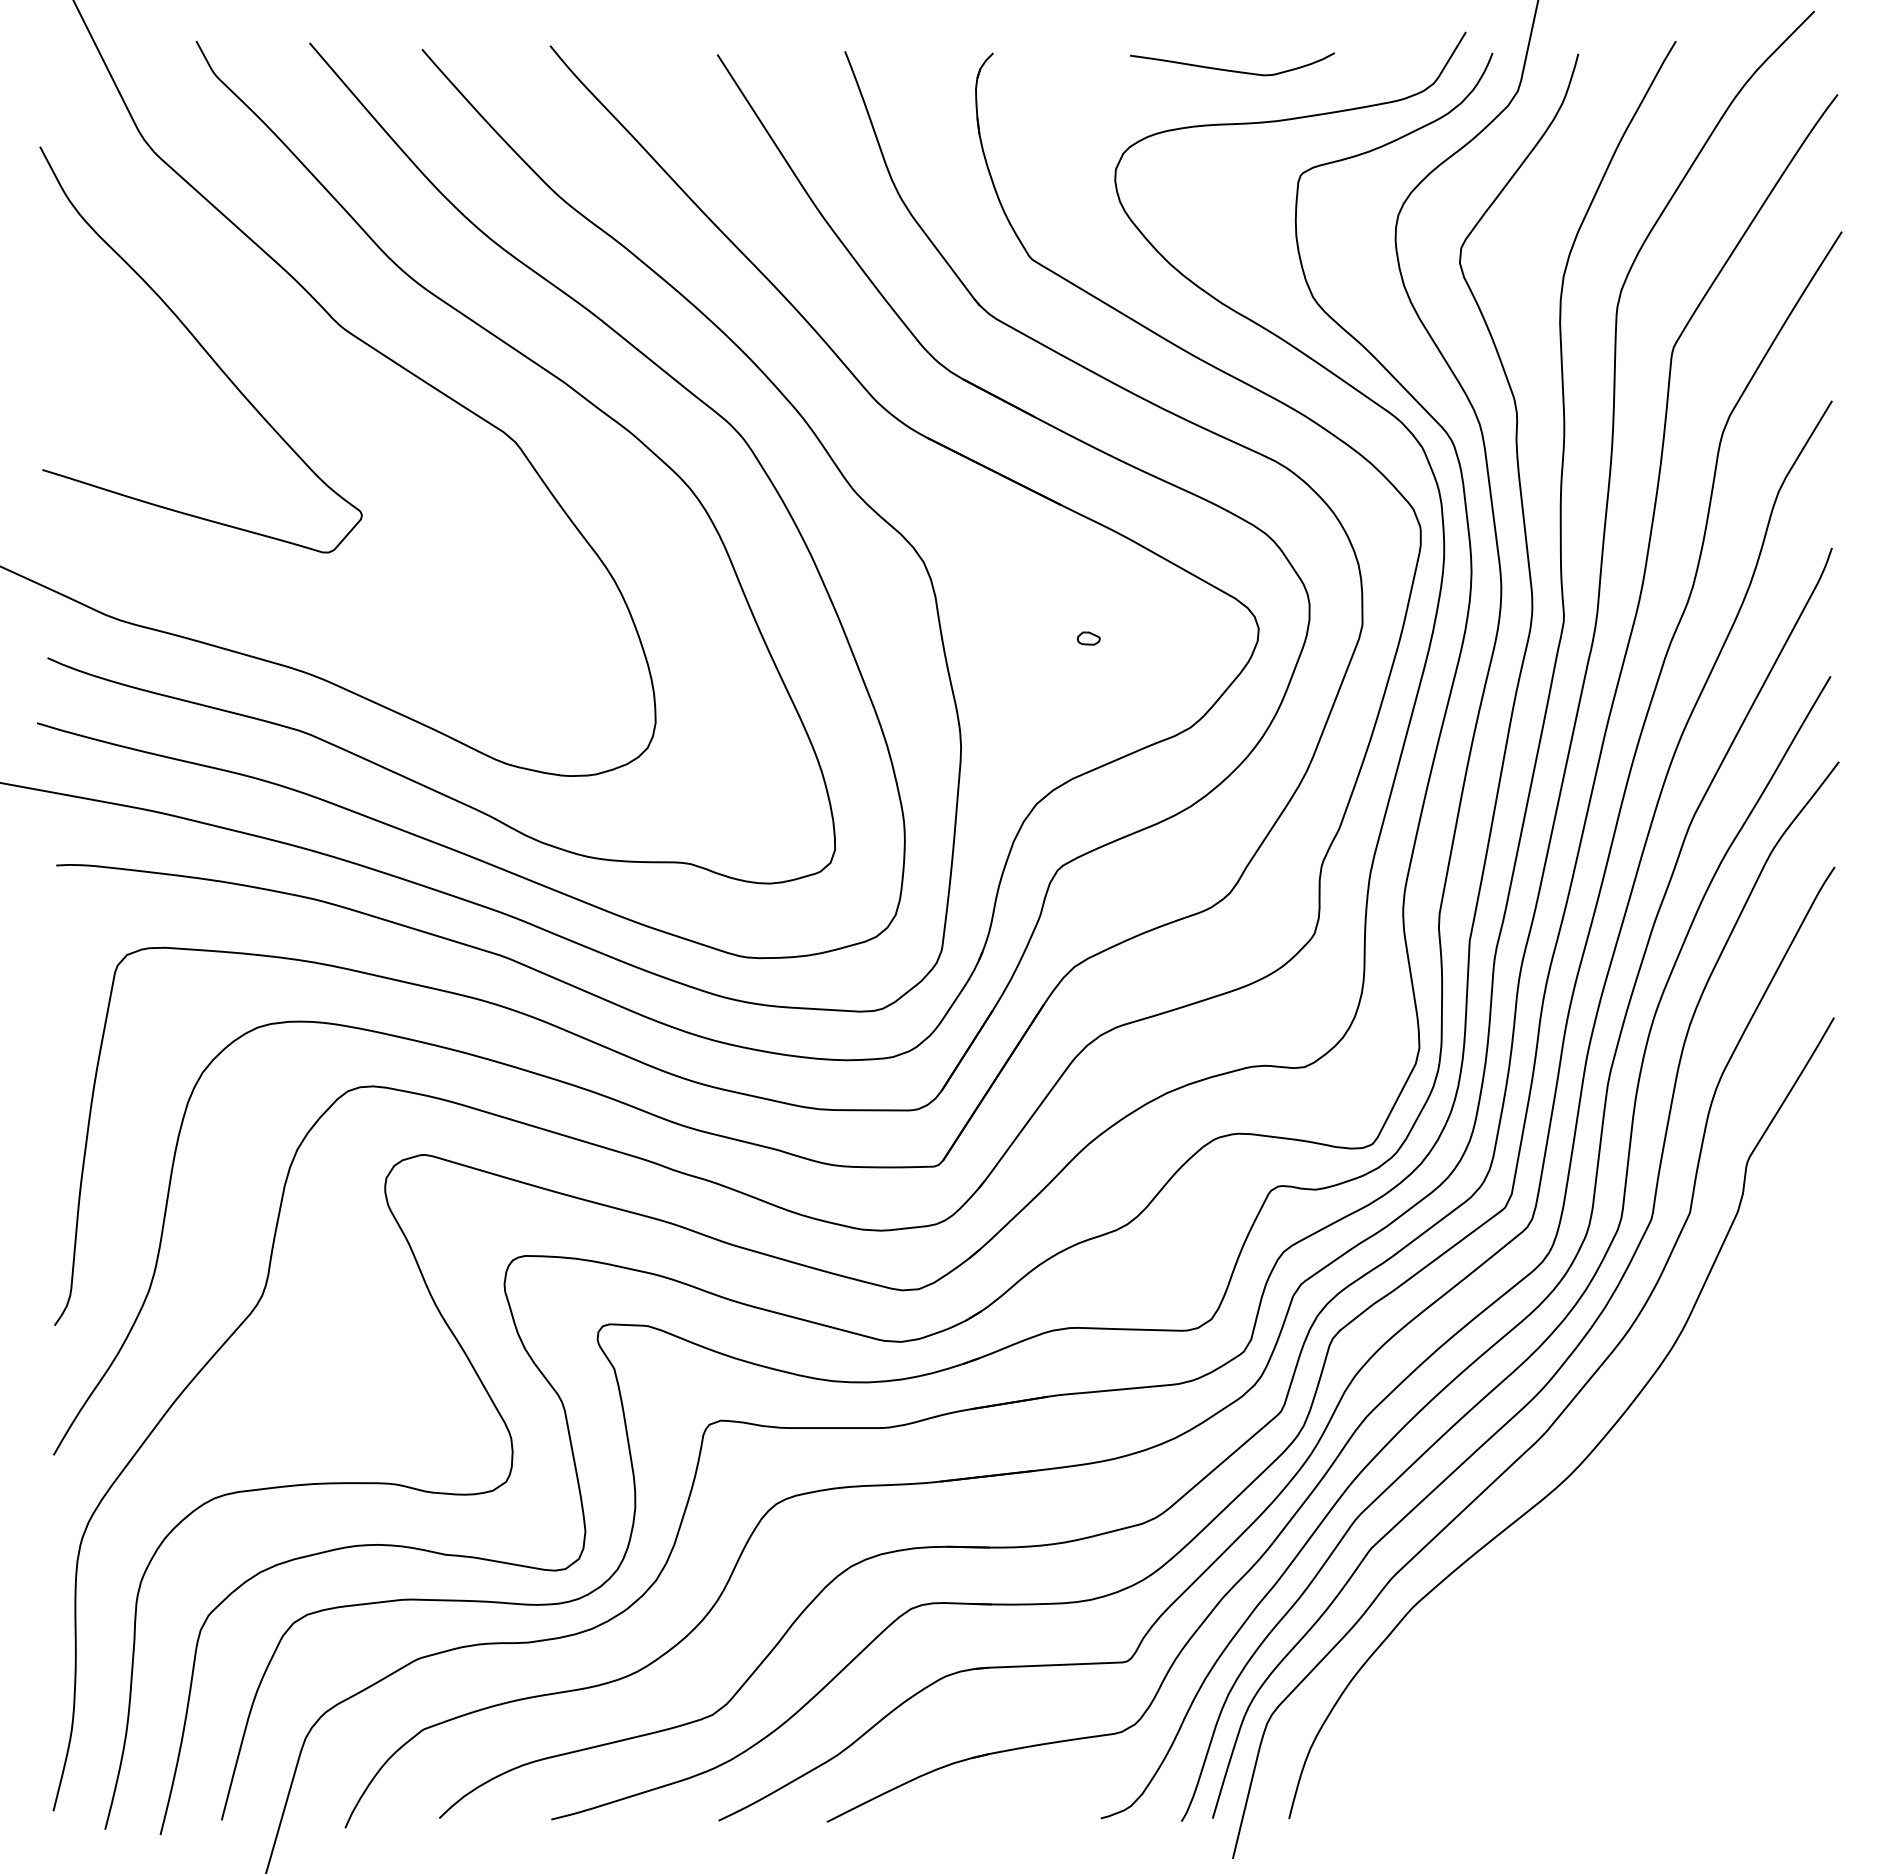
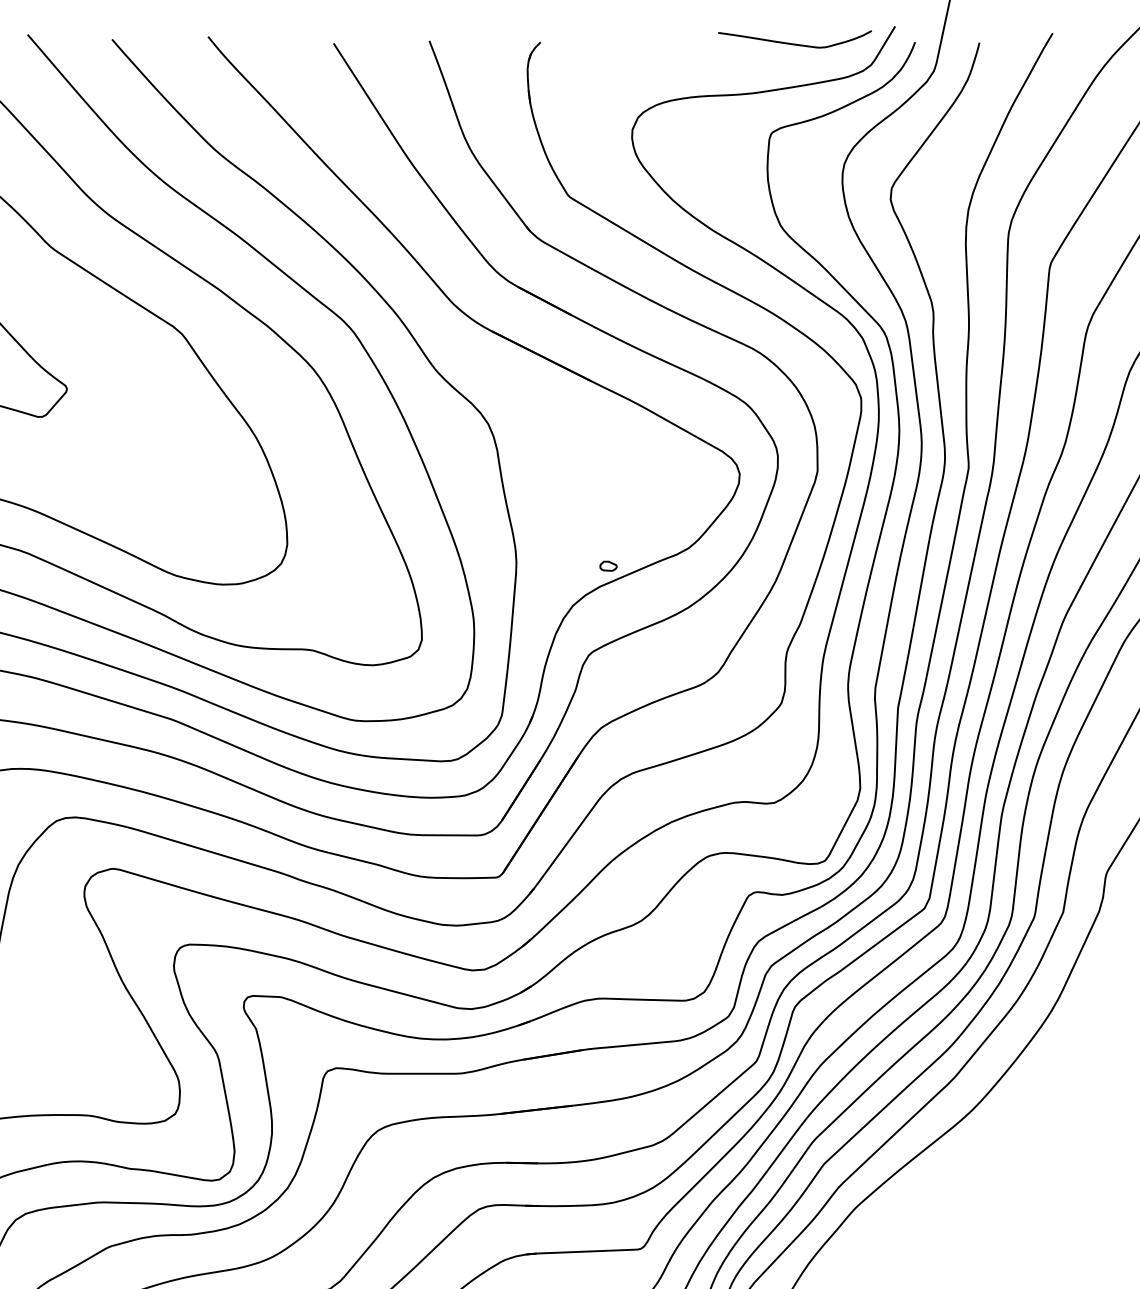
curve: (1229, 69) -> (792, 43), moved
part: (1088, 638) -> (608, 566), moved

